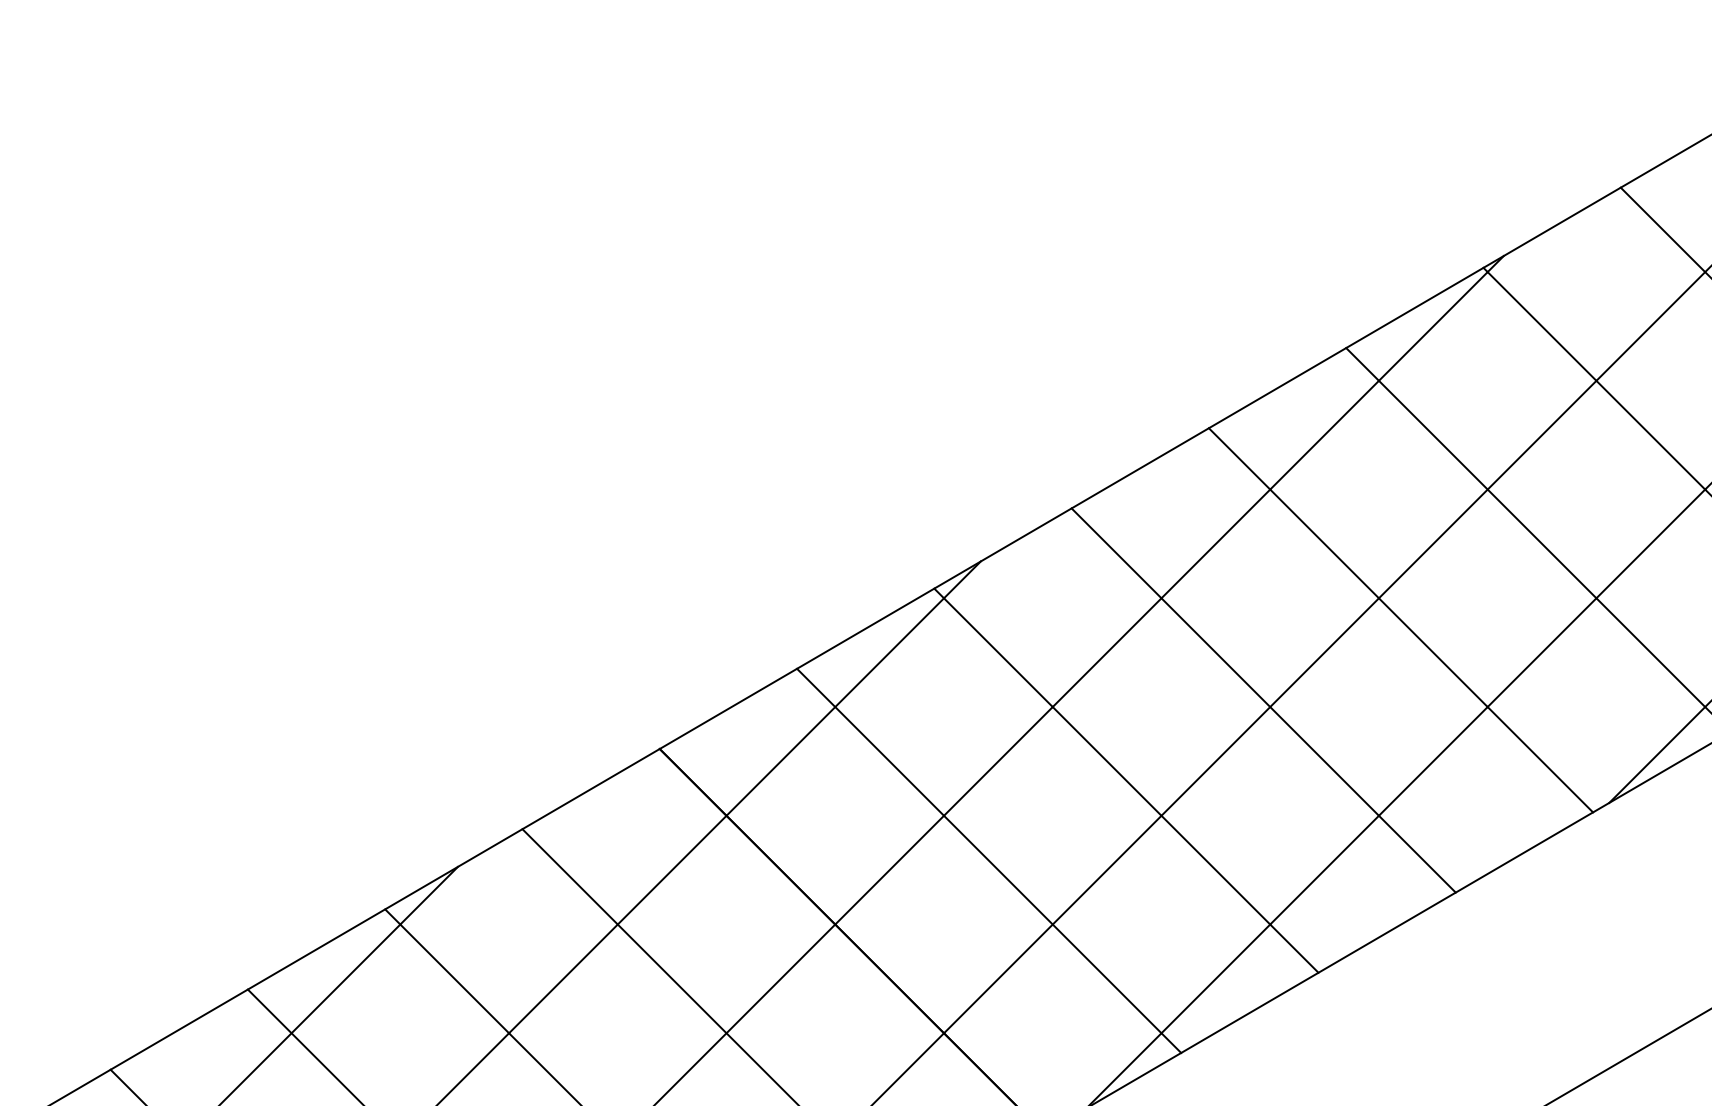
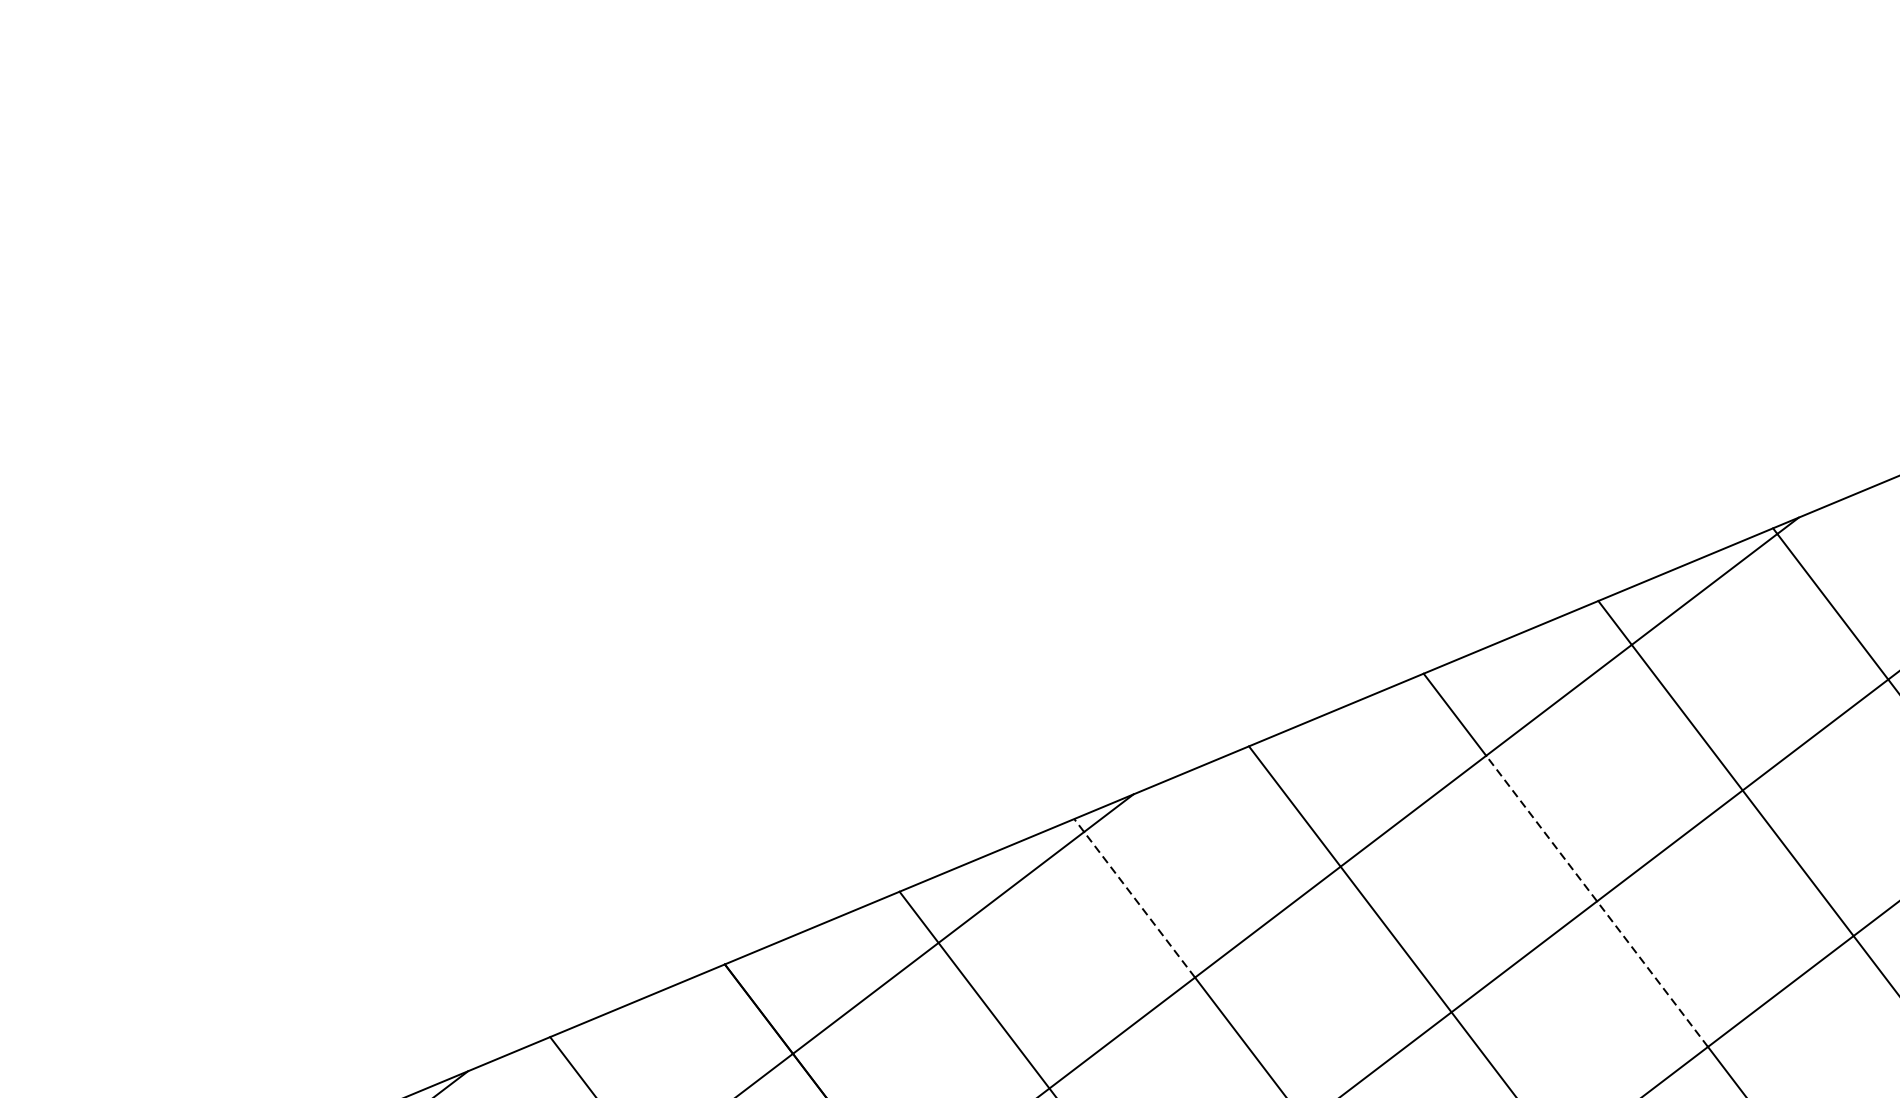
line: (1378, 598) -> (1596, 901), solid -> dashed
line: (993, 647) -> (1134, 897), solid -> dashed

